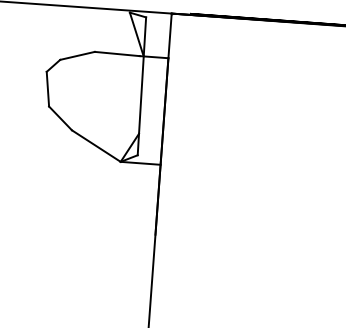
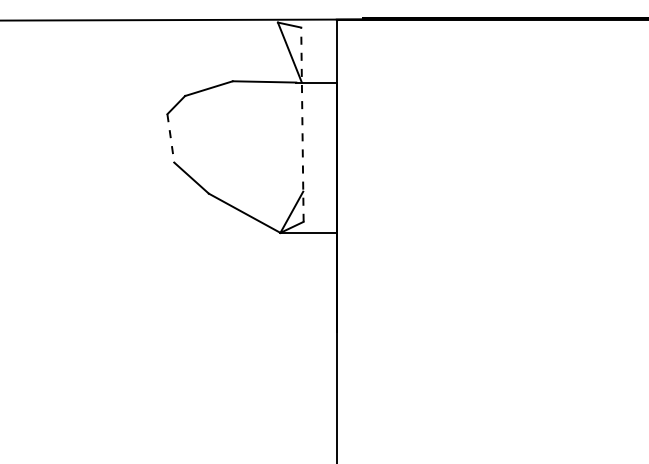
line: (141, 86) -> (302, 124), solid -> dashed
line: (47, 89) -> (170, 138), solid -> dashed

